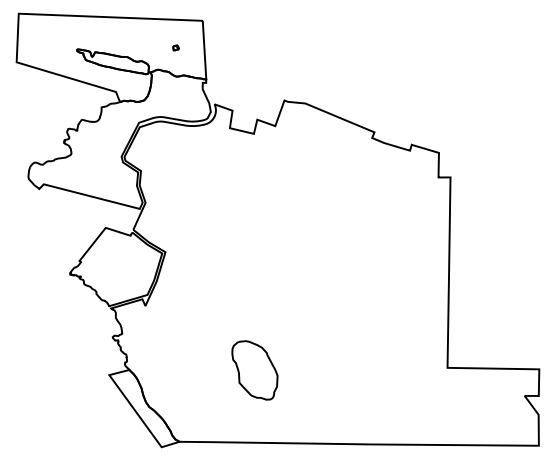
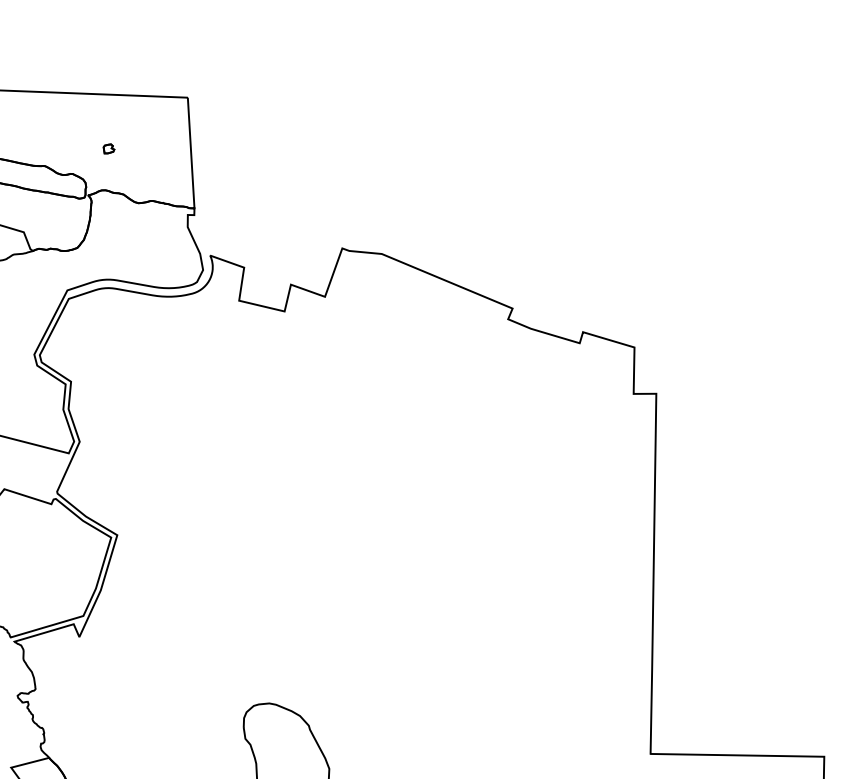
part: (175, 47) -> (107, 148), moved

